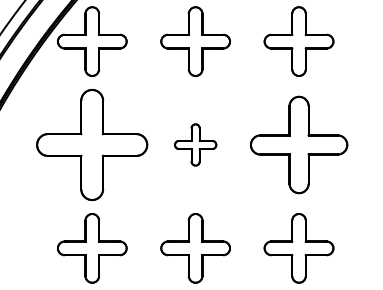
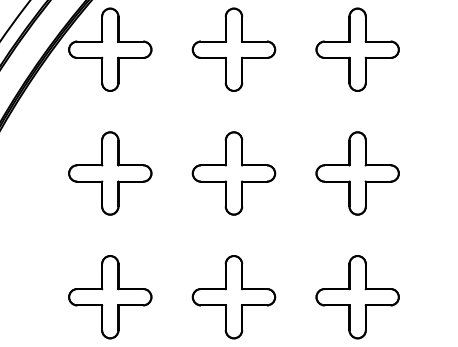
part: (92, 145) -> (110, 173), size x0.62
part: (195, 145) -> (233, 173), size x1.67
part: (298, 145) -> (357, 173), size x0.71

